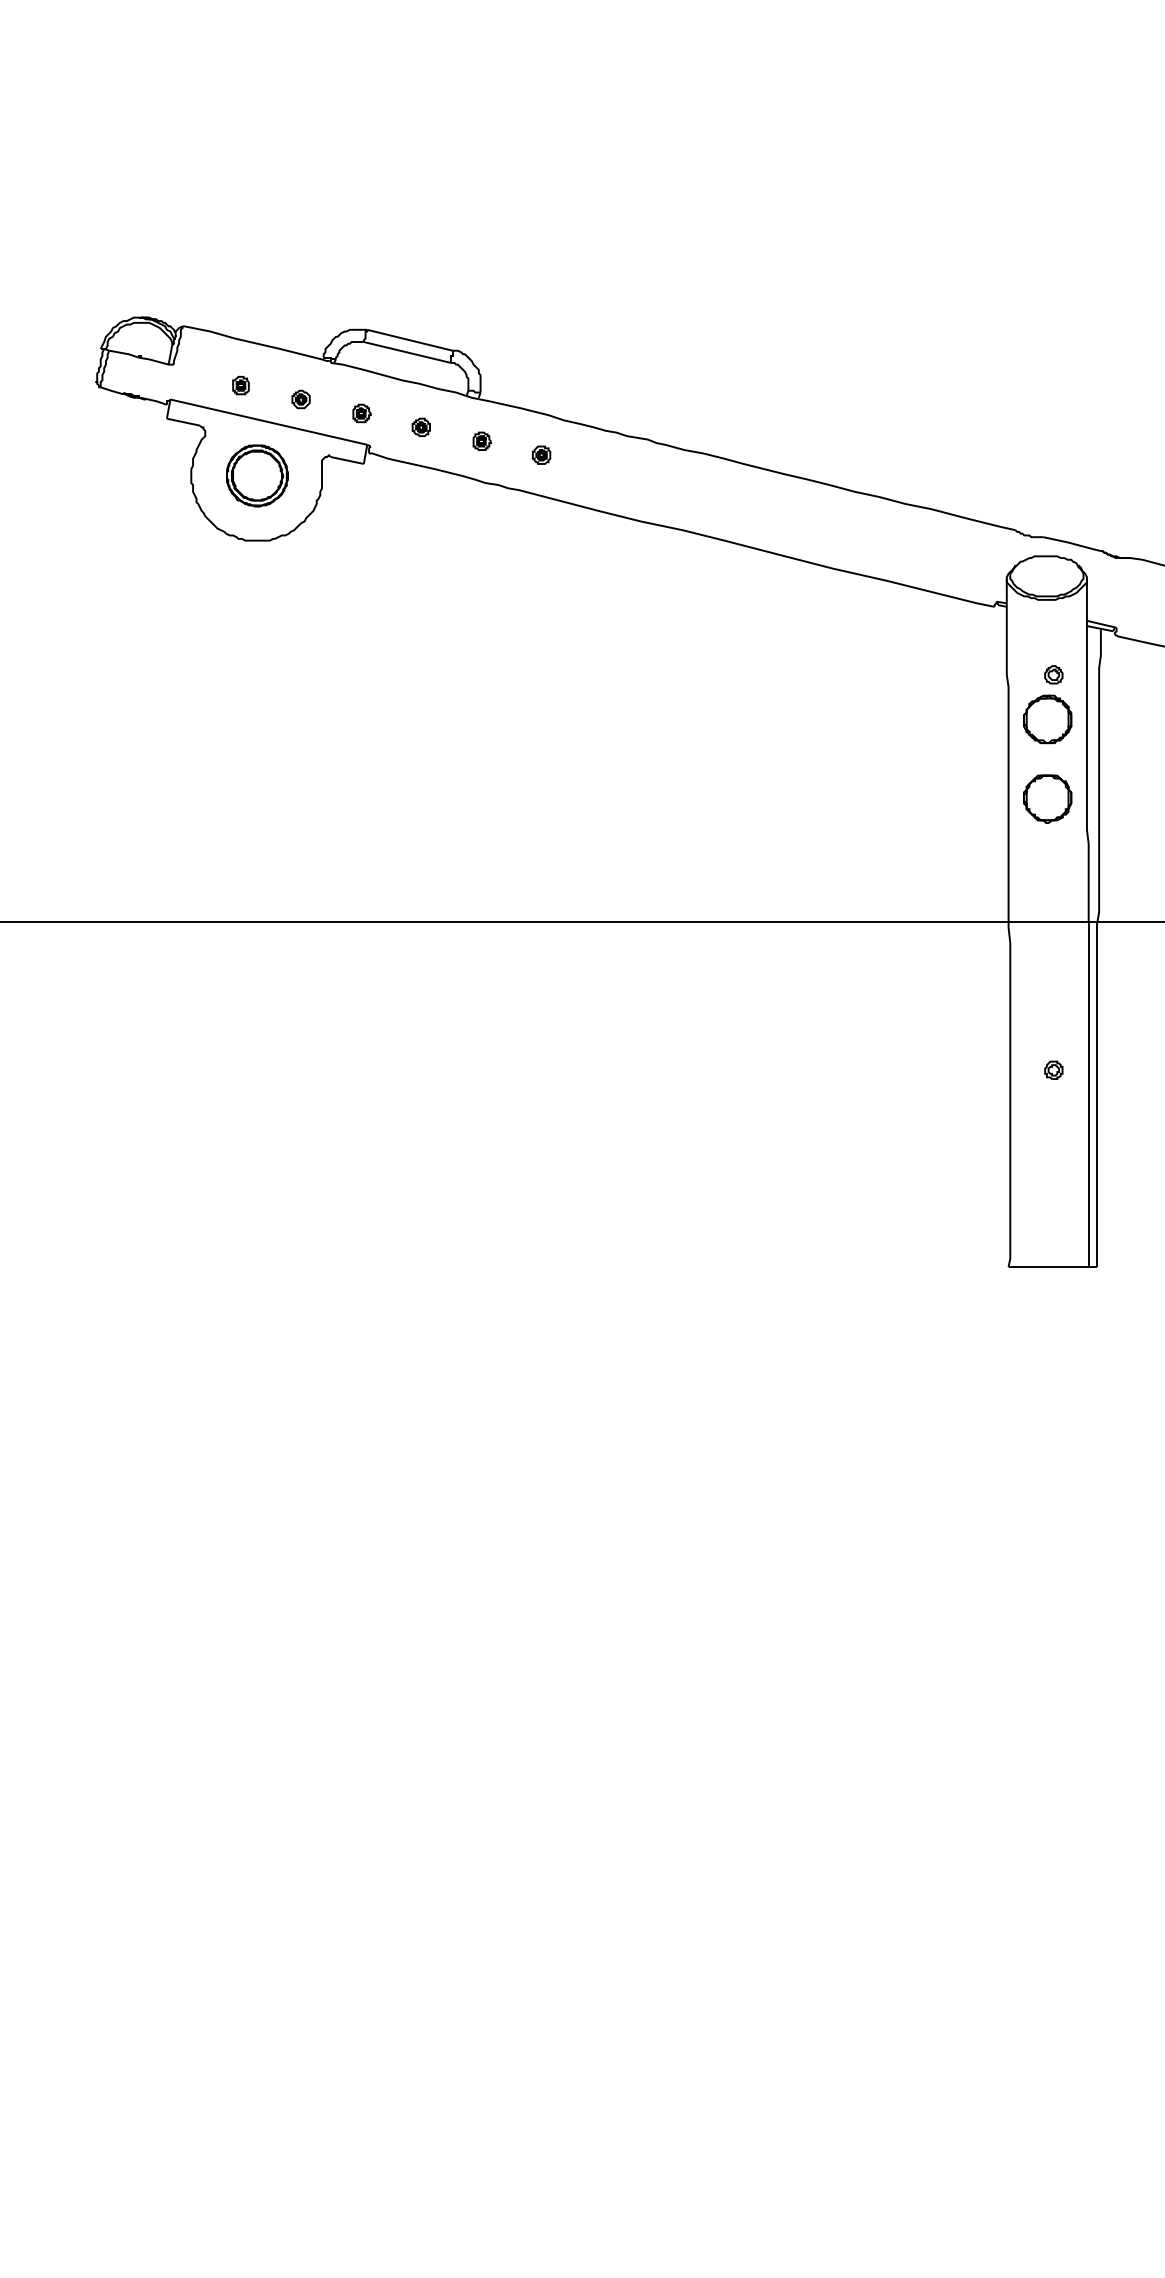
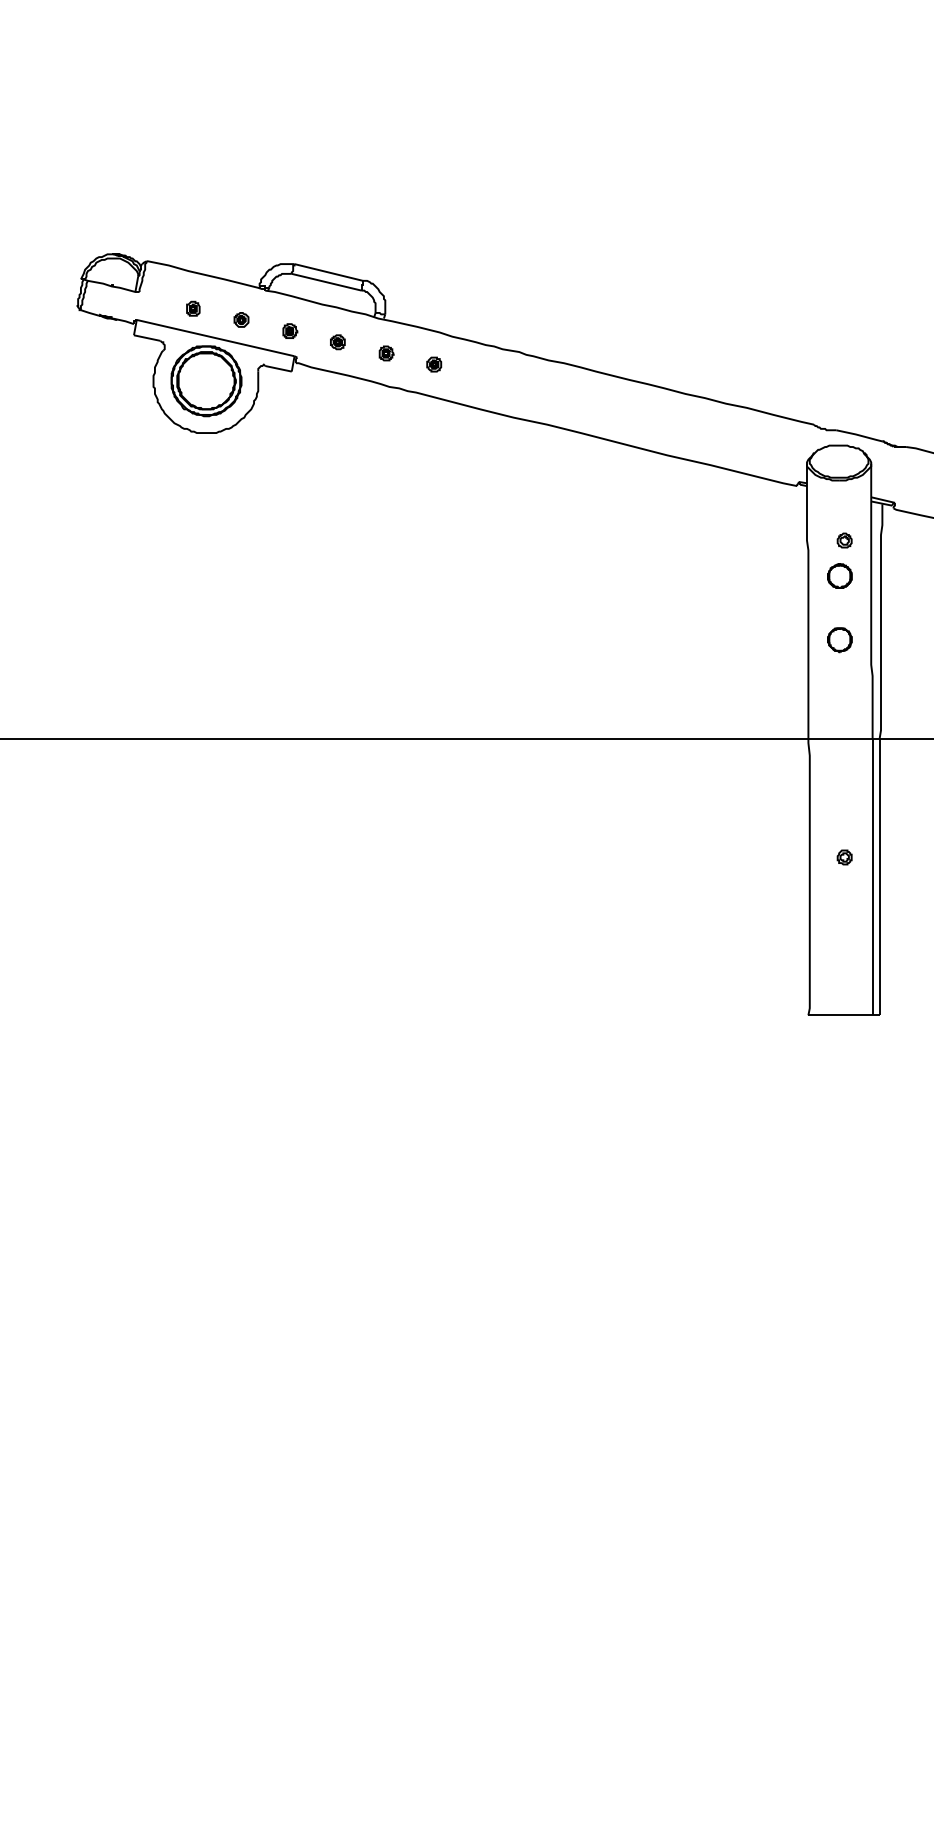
part: (257, 475) -> (206, 380), size x1.43
part: (1047, 718) -> (839, 575), size x0.62
part: (1047, 799) -> (839, 640), size x0.62

